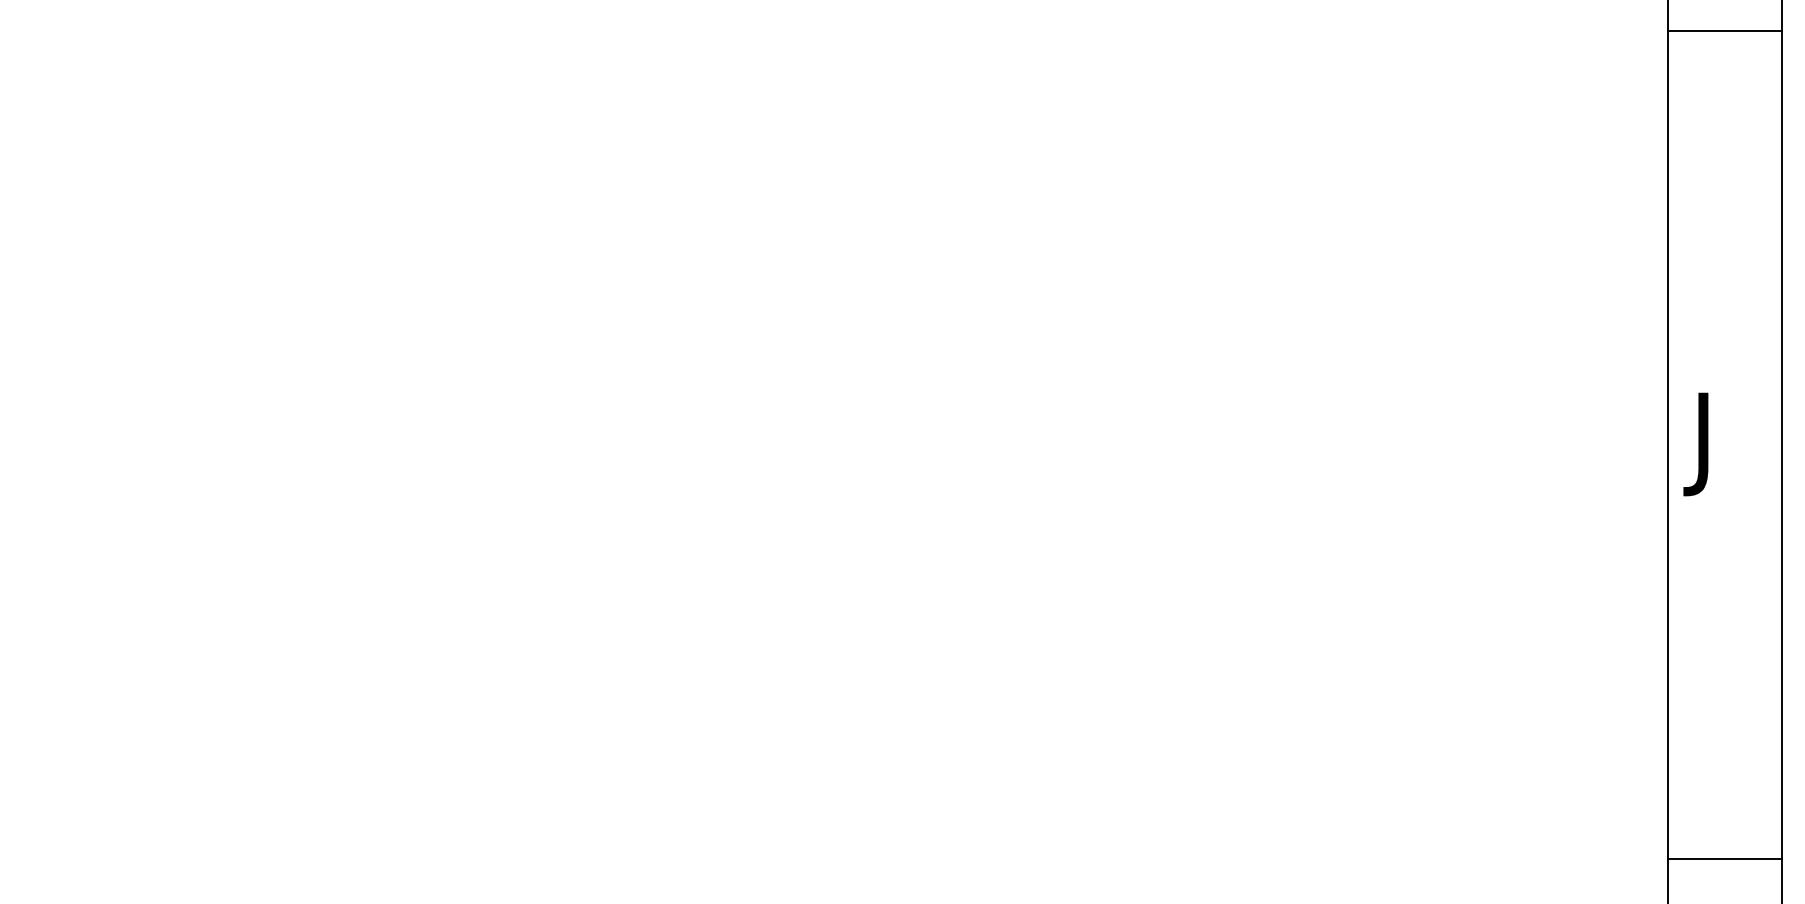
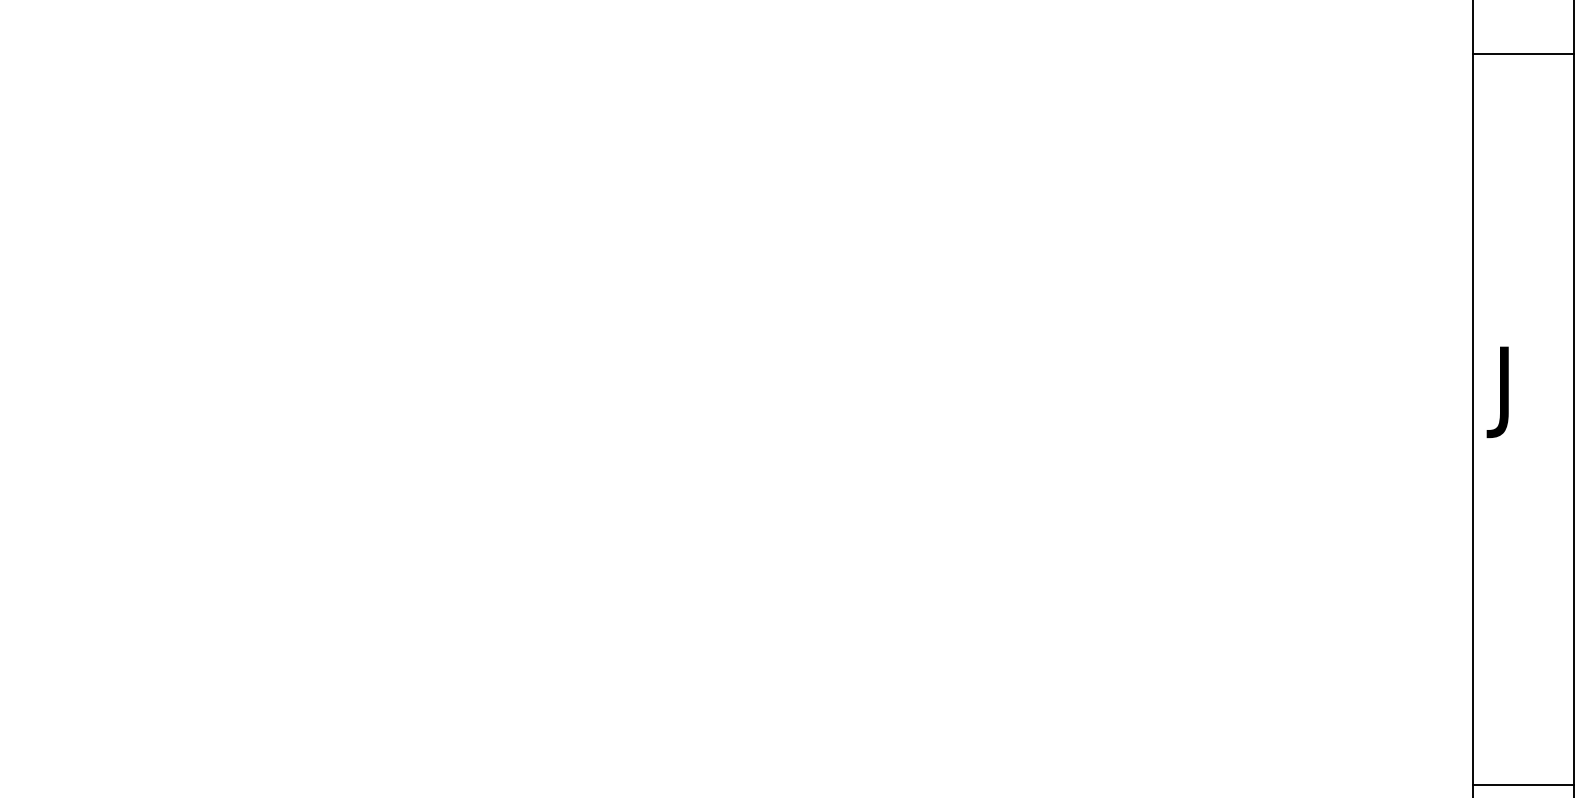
line: (1725, 30) -> (1523, 54), moved
line: (1725, 859) -> (1523, 785), moved

